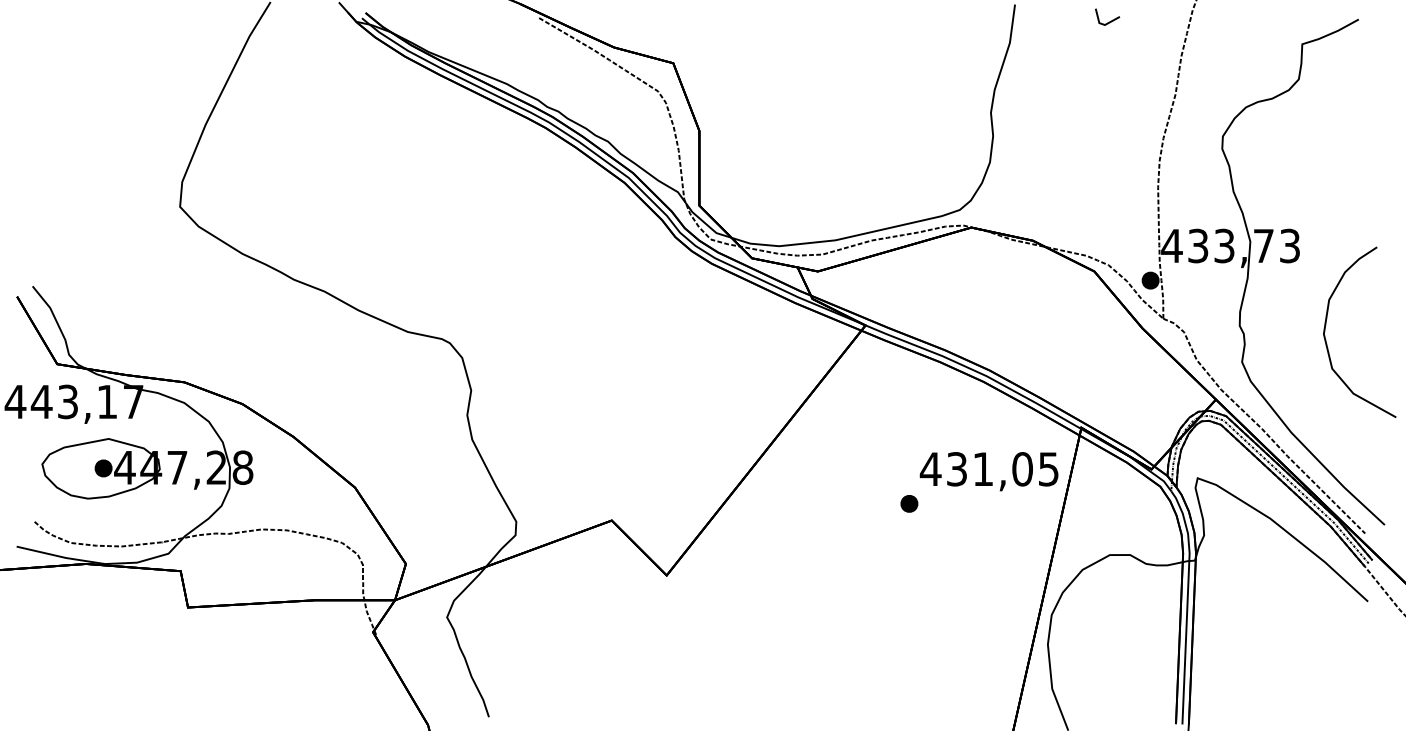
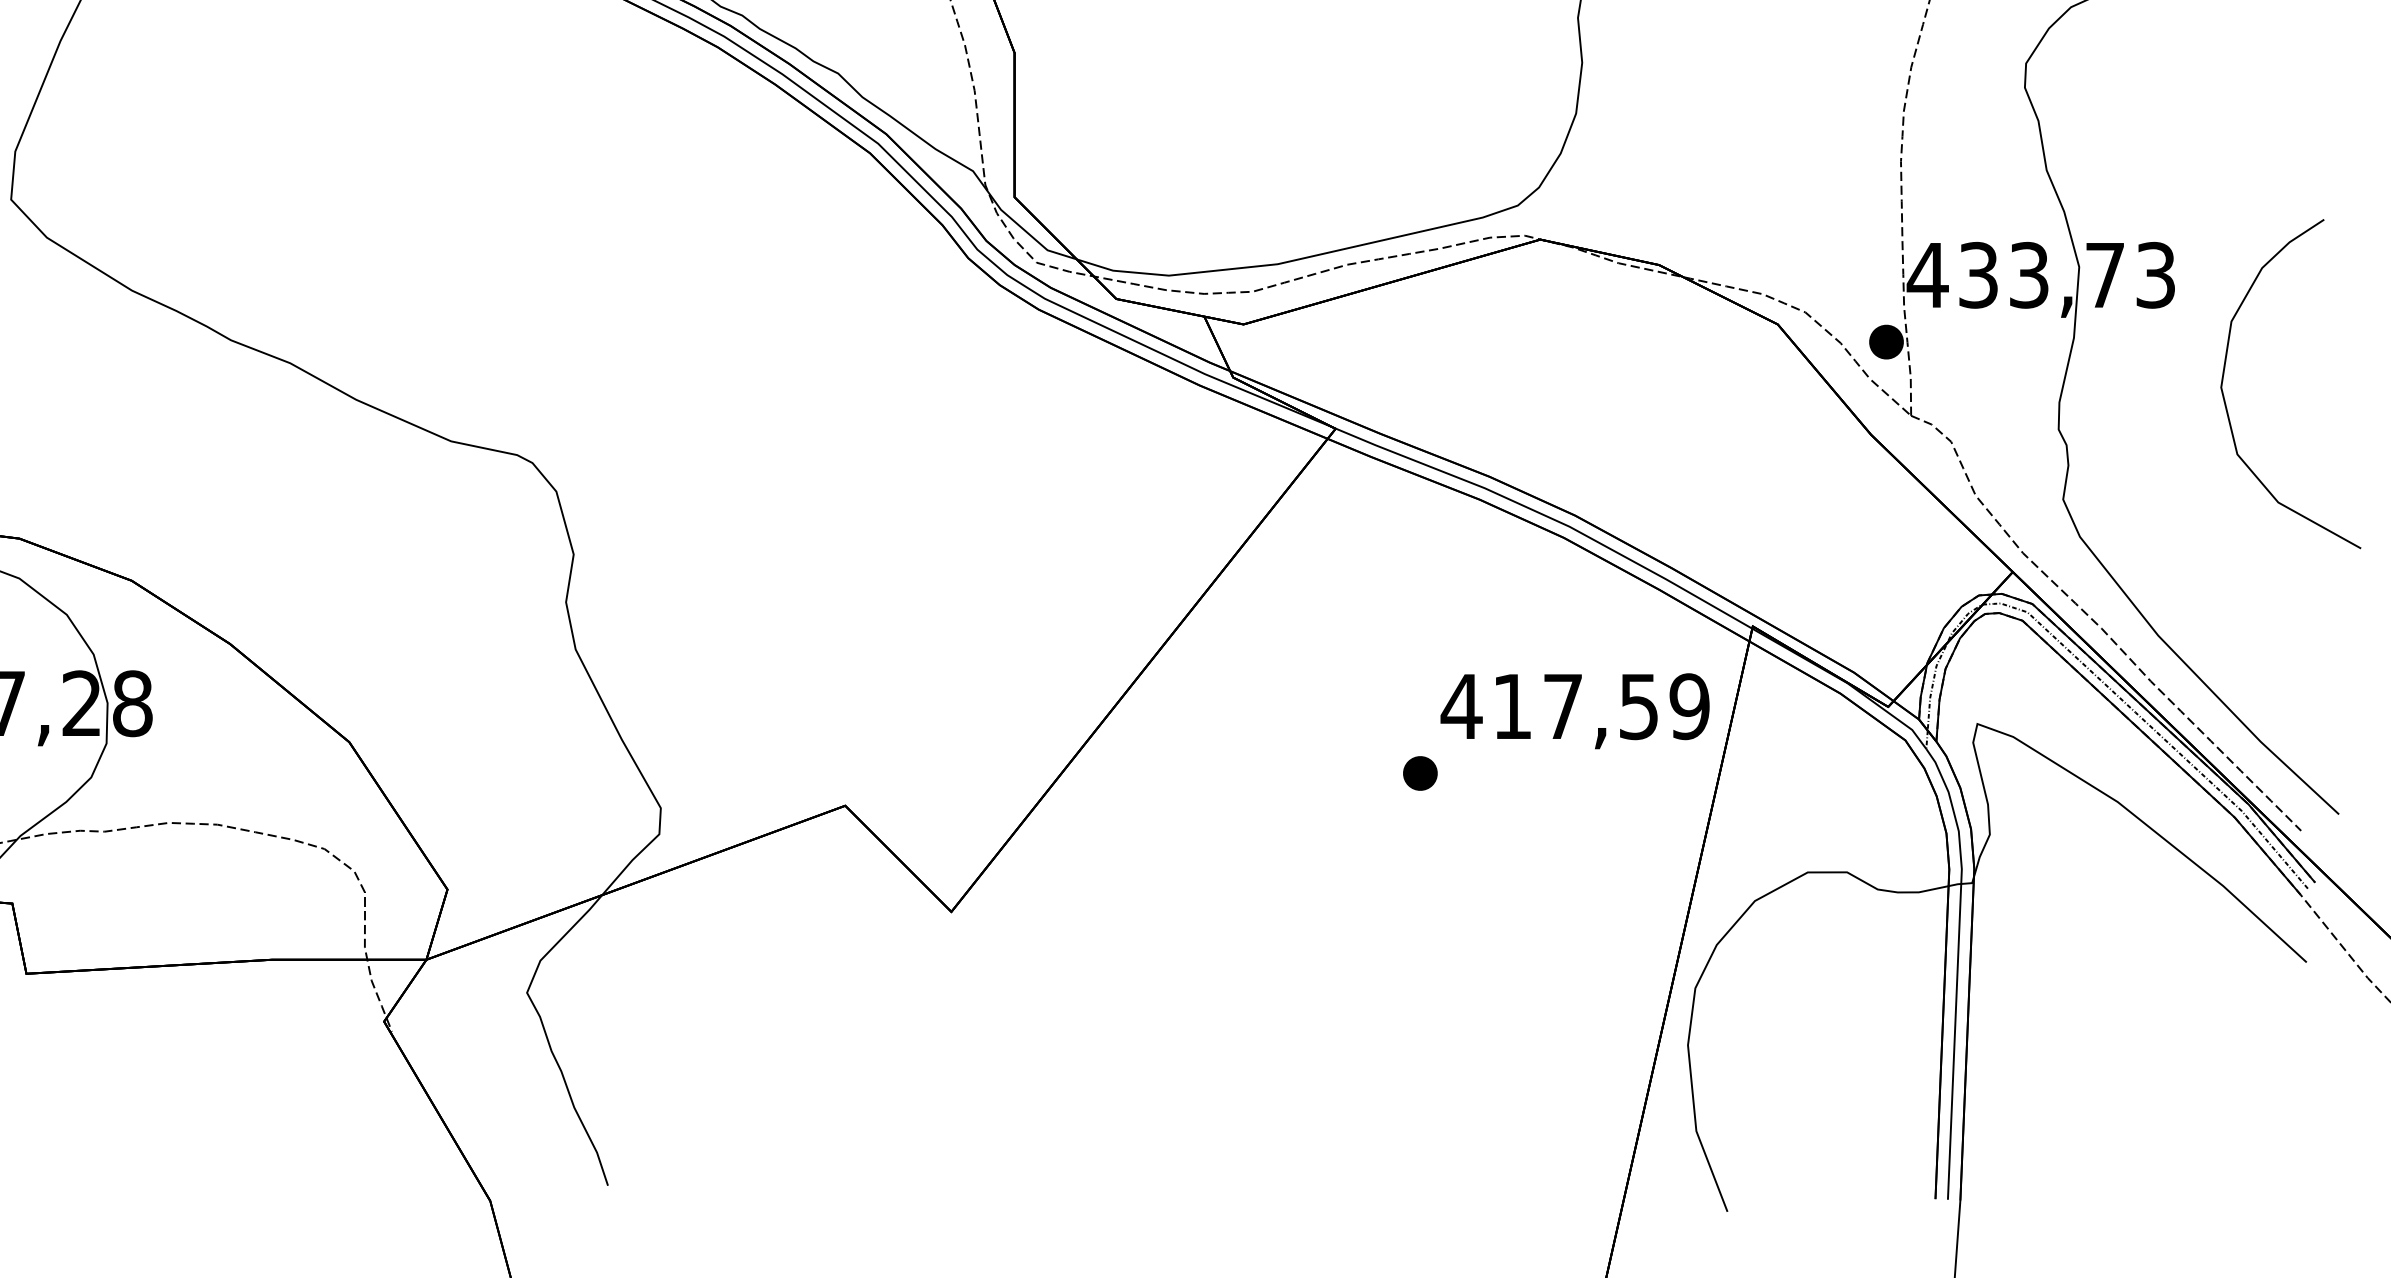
curve: (1326, 325) -> (2226, 370), moved
text: (1003, 469) -> (1602, 707), 431,05 -> 417,59

